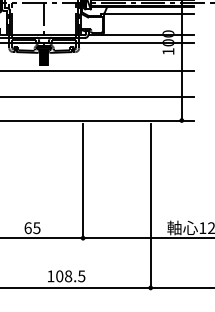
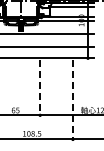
line: (83, 180) -> (40, 87), solid -> dashed
line: (149, 205) -> (72, 99), solid -> dashed

